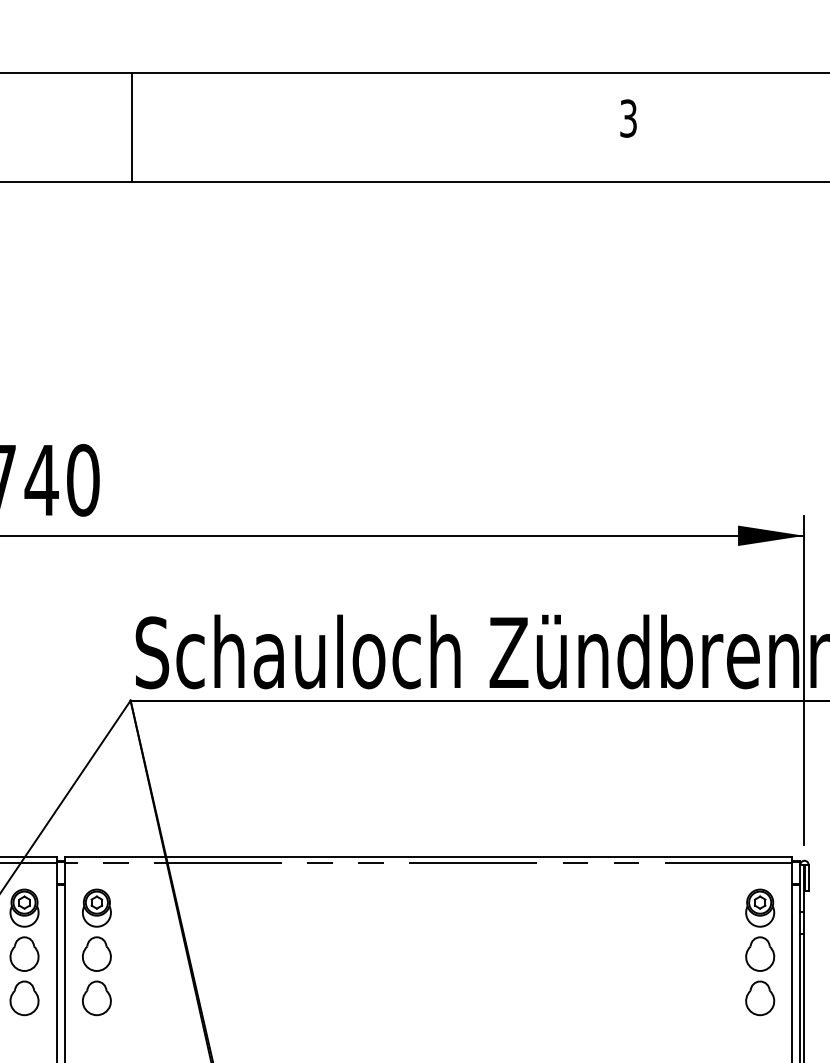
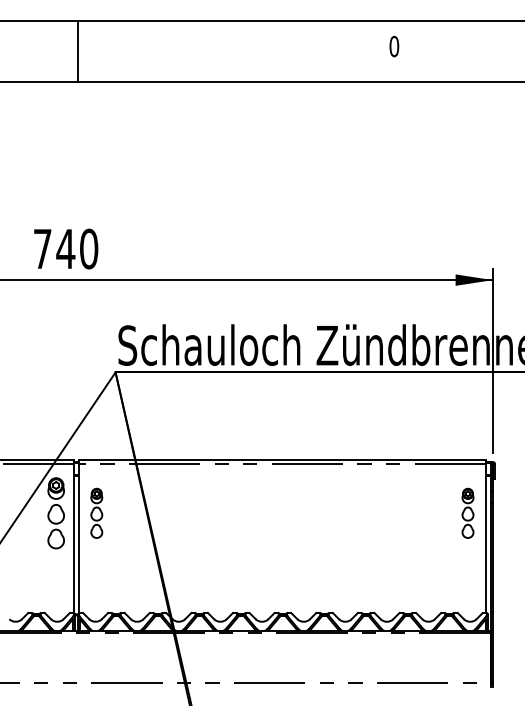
text: (628, 118) -> (394, 46), 3 -> 0
line: (132, 127) -> (78, 51), moved
part: (96, 952) -> (96, 513), size x0.7
part: (759, 952) -> (467, 513), size x0.7

